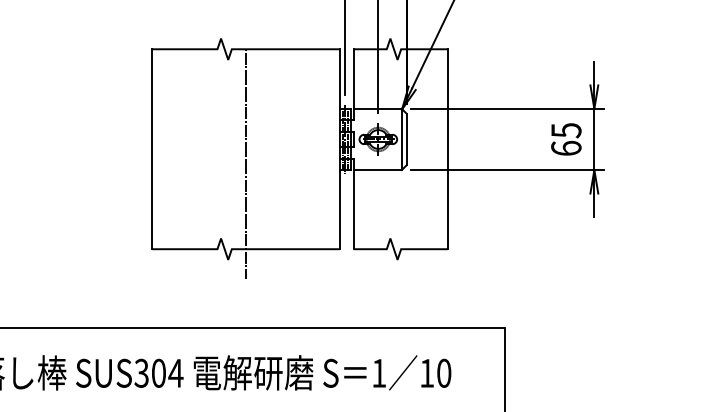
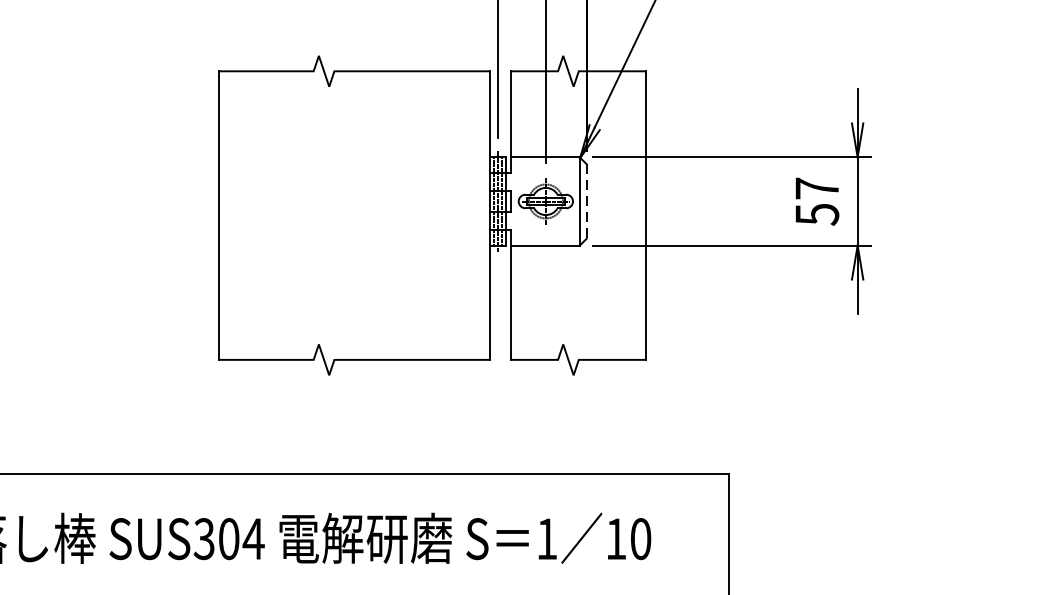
line: (406, 139) -> (586, 201), solid -> dashed
text: (566, 139) -> (817, 201), 65 -> 57
line: (245, 163) -> (354, 236), removed

